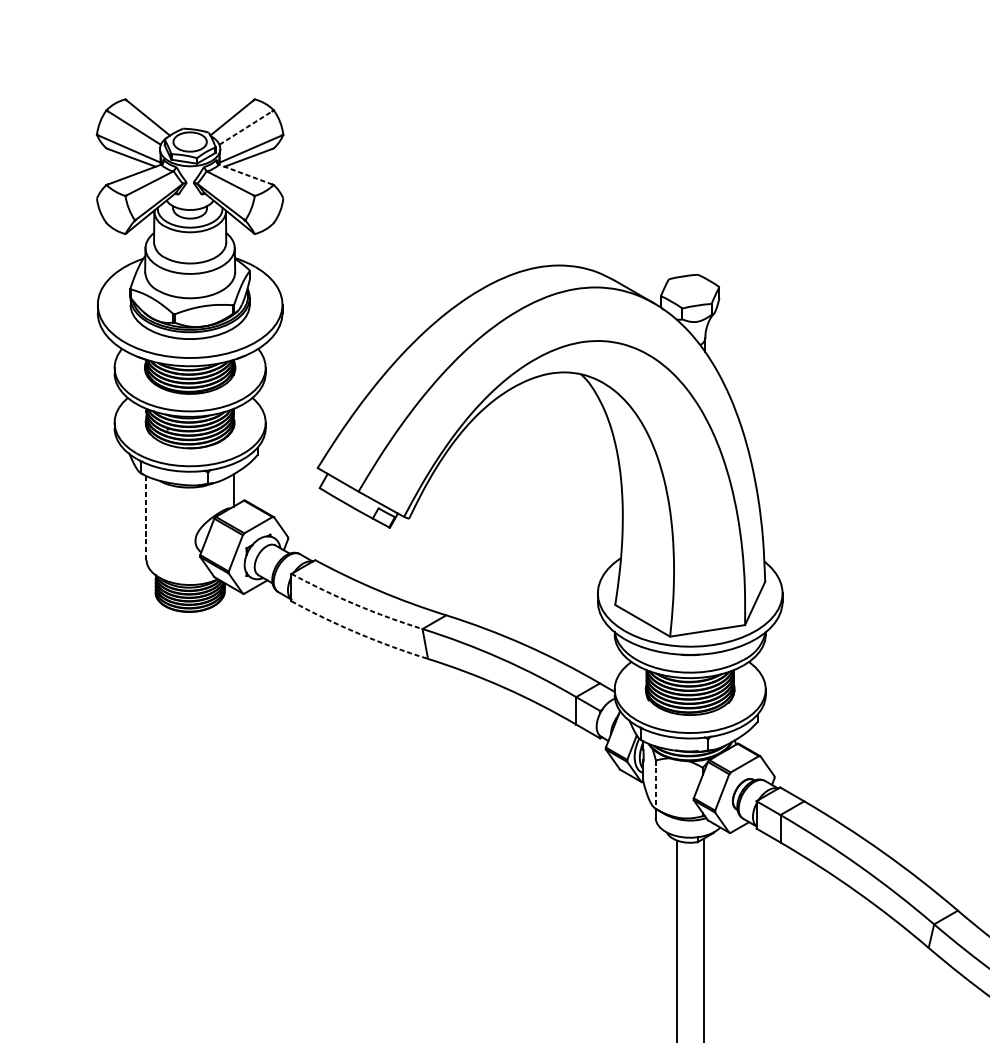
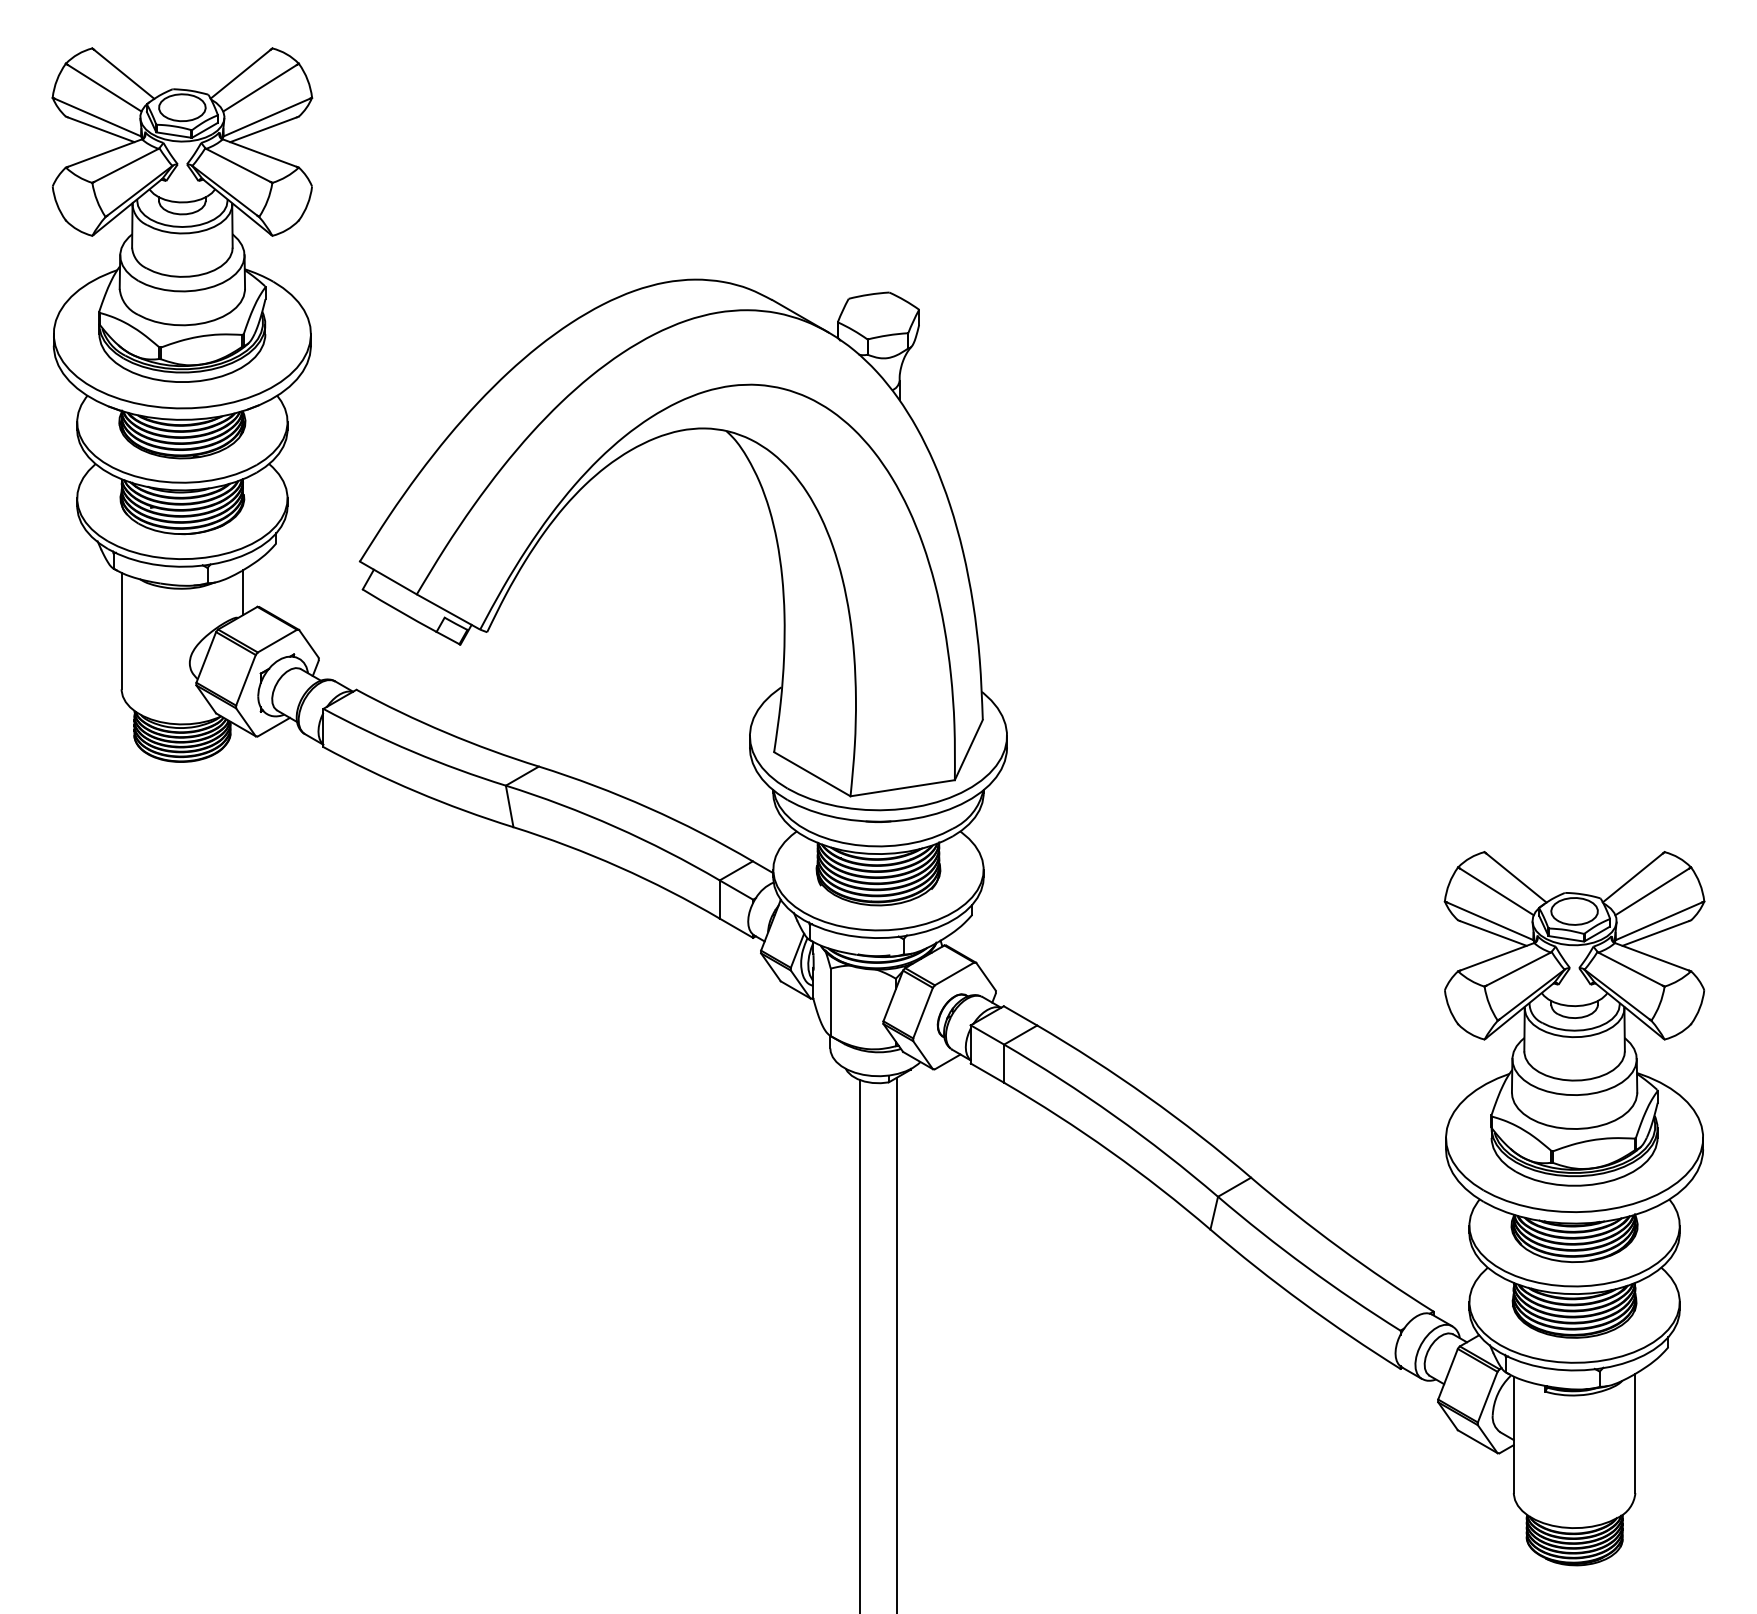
line: (246, 128) -> (260, 88), dashed -> solid
line: (245, 174) -> (259, 153), dashed -> solid
line: (146, 518) -> (121, 631), dashed -> solid
arc: (355, 604) -> (412, 751), dashed -> solid
arc: (358, 633) -> (416, 791), dashed -> solid
line: (655, 784) -> (830, 1002), dashed -> solid

